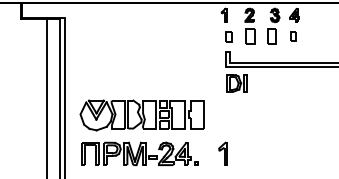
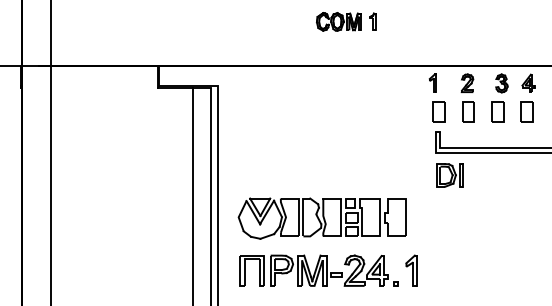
part: (228, 36) -> (438, 111), size x1.43
part: (293, 36) -> (526, 111), size x1.67
part: (223, 153) -> (411, 270), moved

